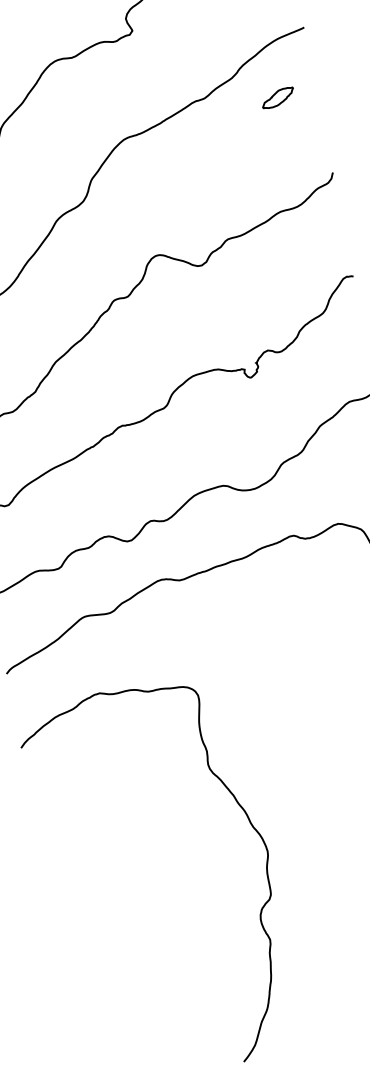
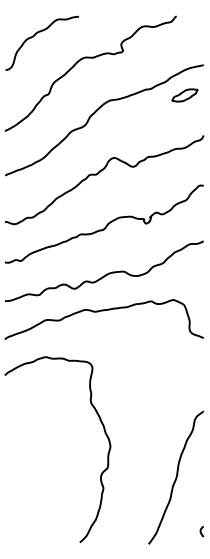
part: (277, 97) -> (184, 95), size x1.6

